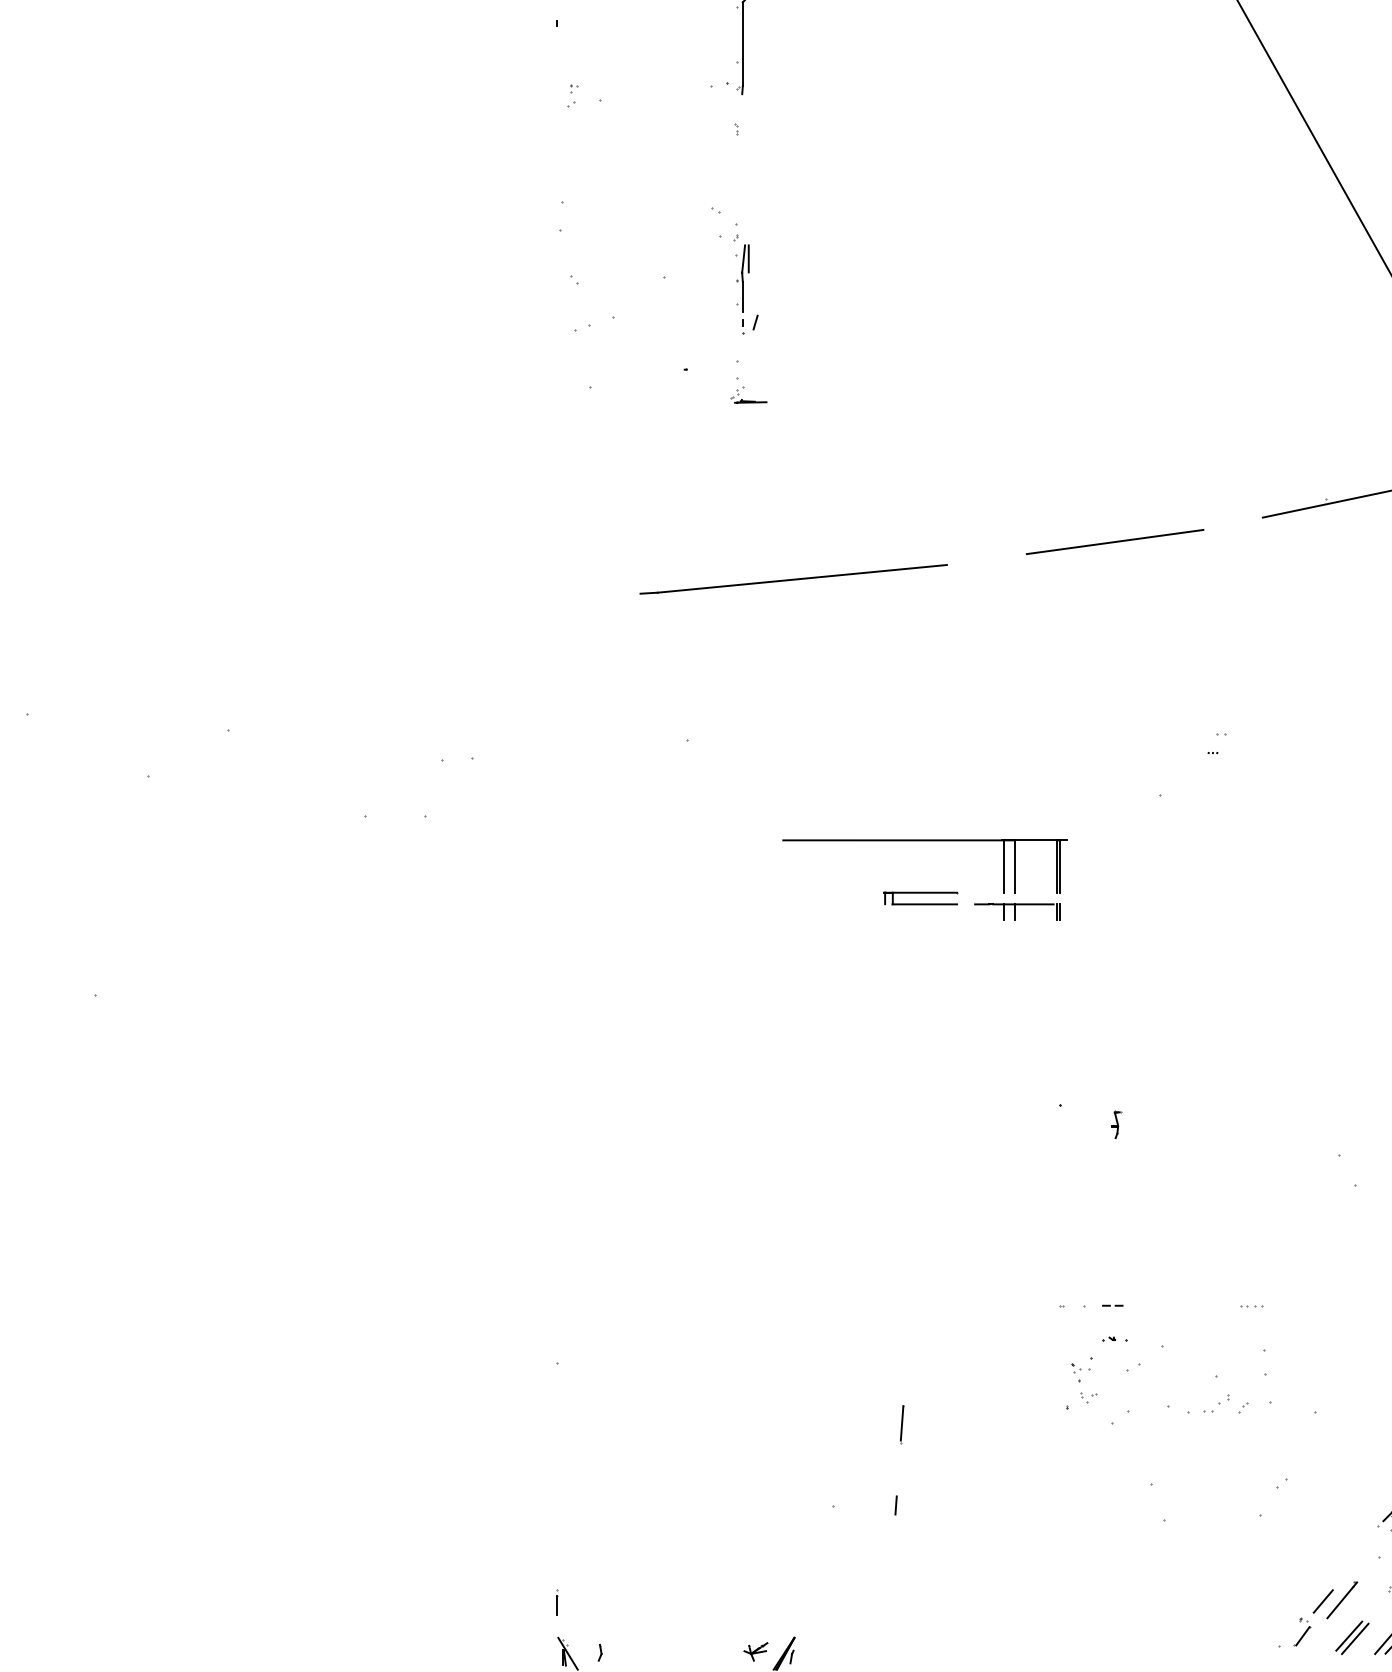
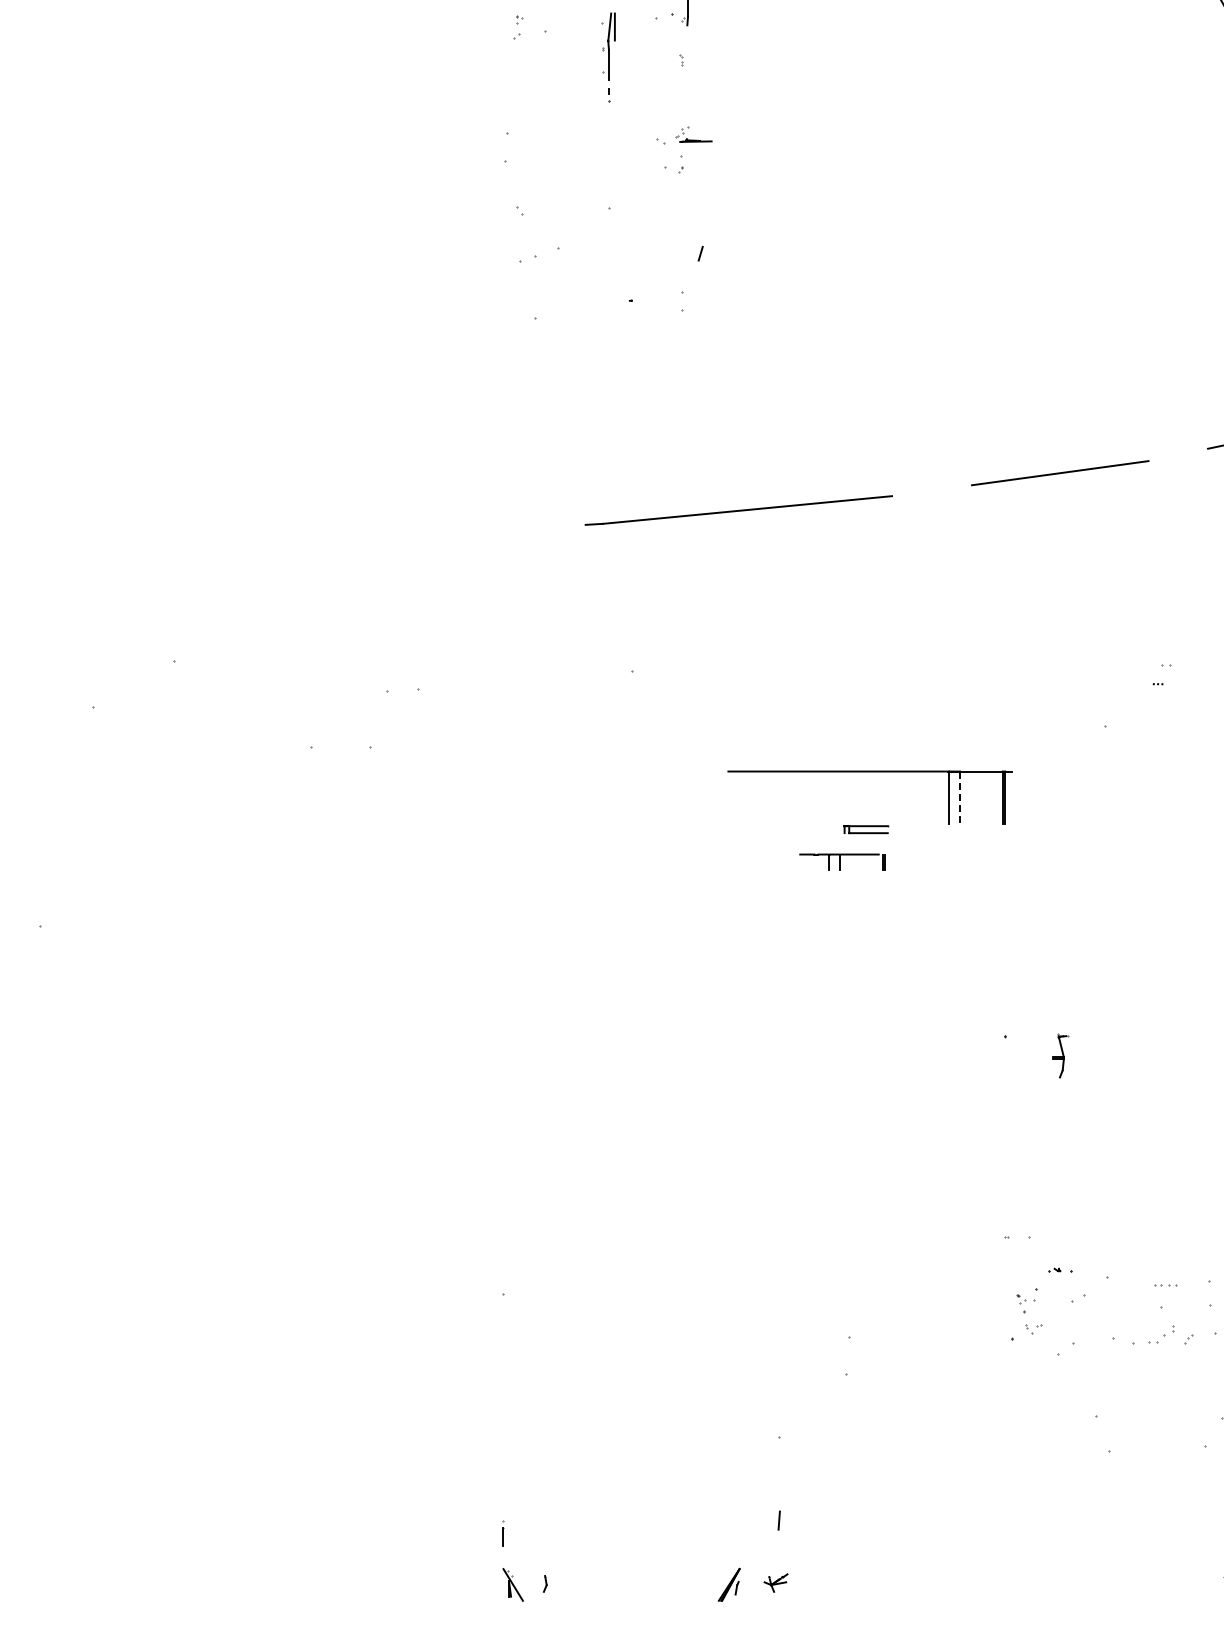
part: (742, 289) -> (608, 57), moved
part: (748, 394) -> (693, 133), moved
line: (1015, 867) -> (960, 798), solid -> dashed
part: (920, 898) -> (865, 829), size x0.6
part: (1017, 911) -> (842, 861), moved
part: (1116, 1124) -> (1061, 1055), size x1.6
line: (1110, 1305) -> (1055, 1236), removed
part: (1251, 1306) -> (1165, 1285), moved
line: (901, 1423) -> (846, 1354), removed
line: (895, 1505) -> (778, 1520), moved
part: (755, 1651) -> (775, 1582), moved

